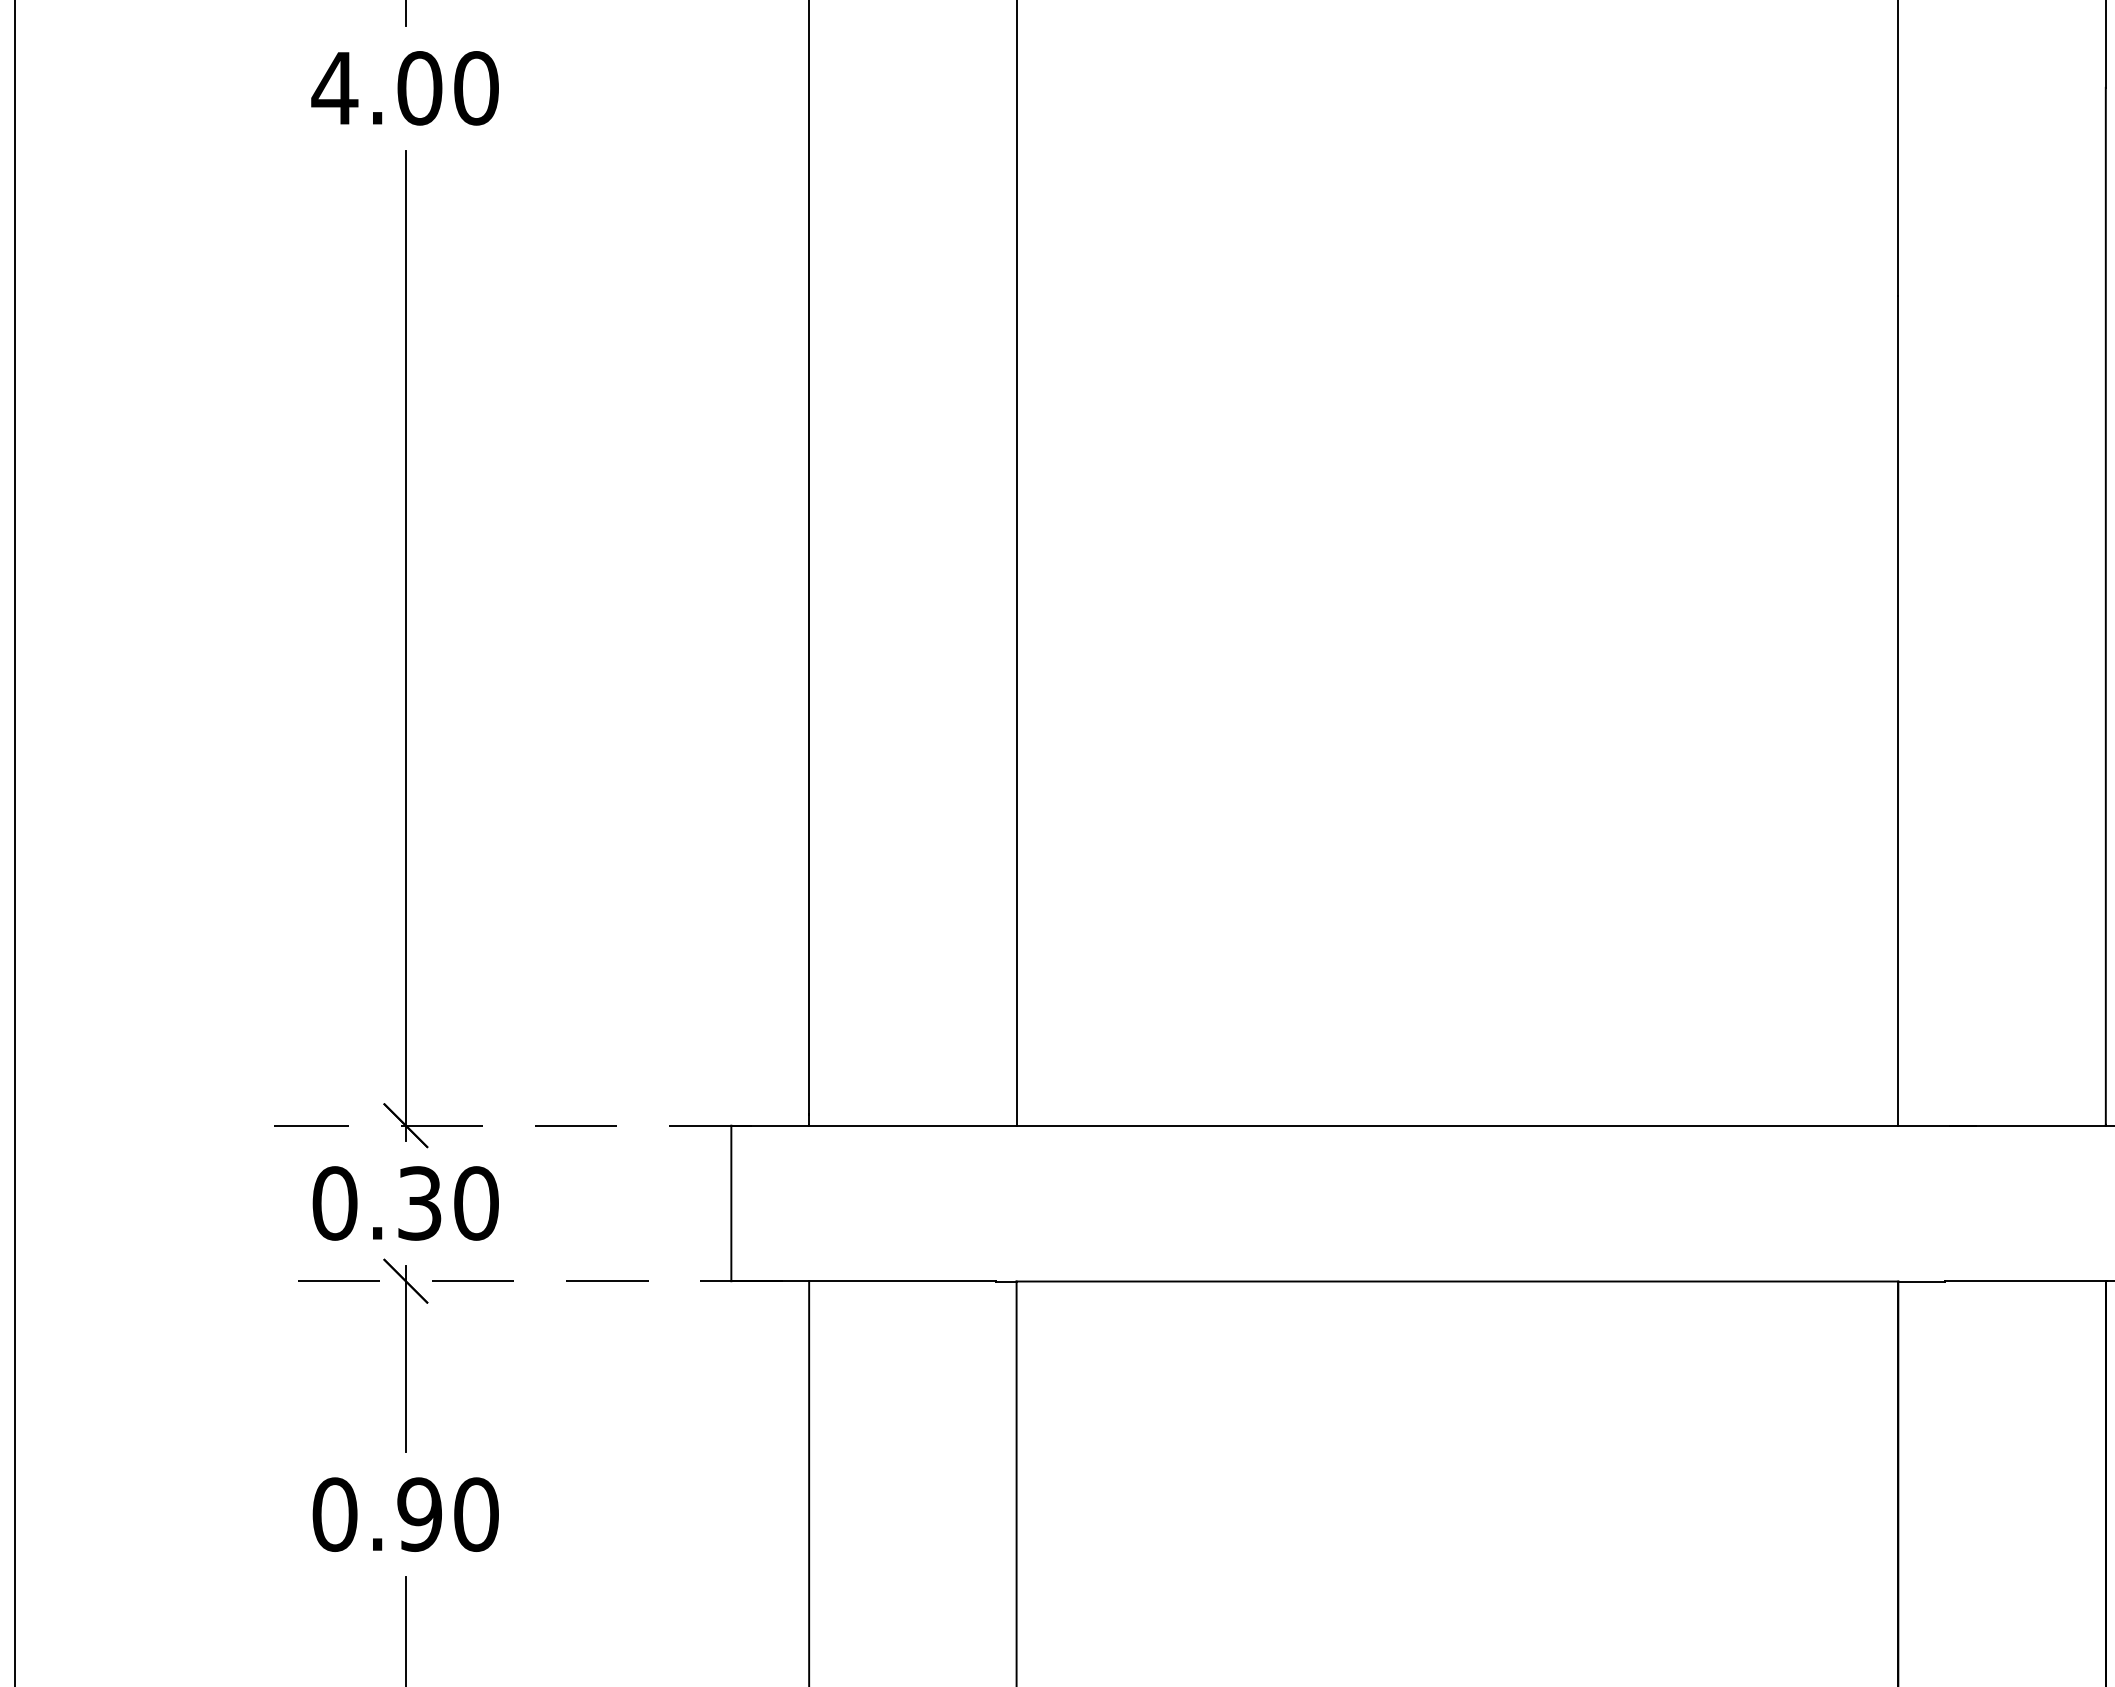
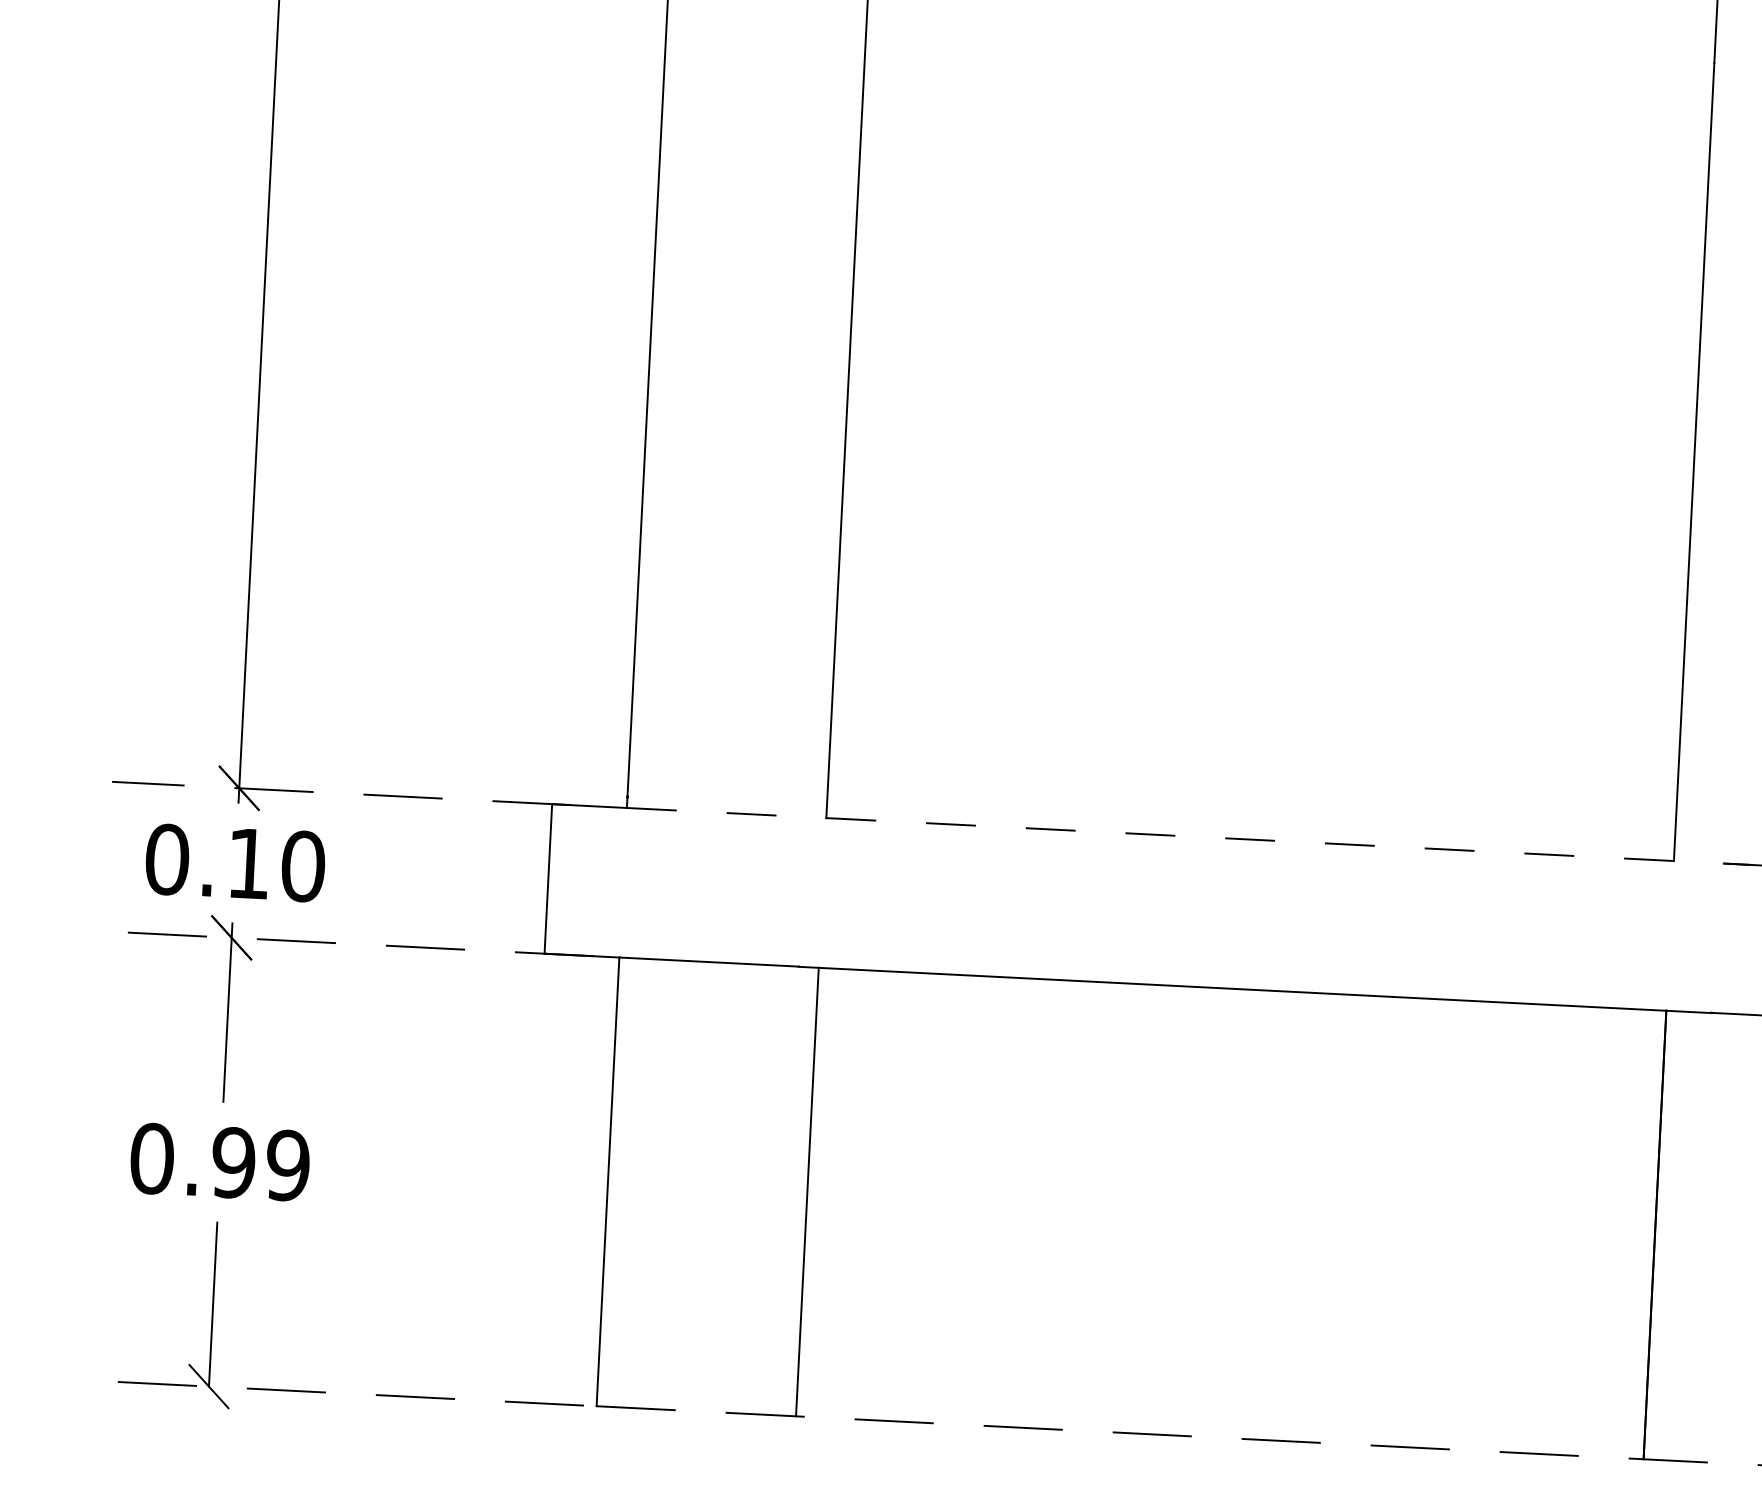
line: (1393, 1125) -> (1188, 836), solid -> dashed
text: (419, 1203) -> (248, 863), 0.30 -> 0.10
text: (476, 1514) -> (288, 1165), 0.90 -> 0.99

